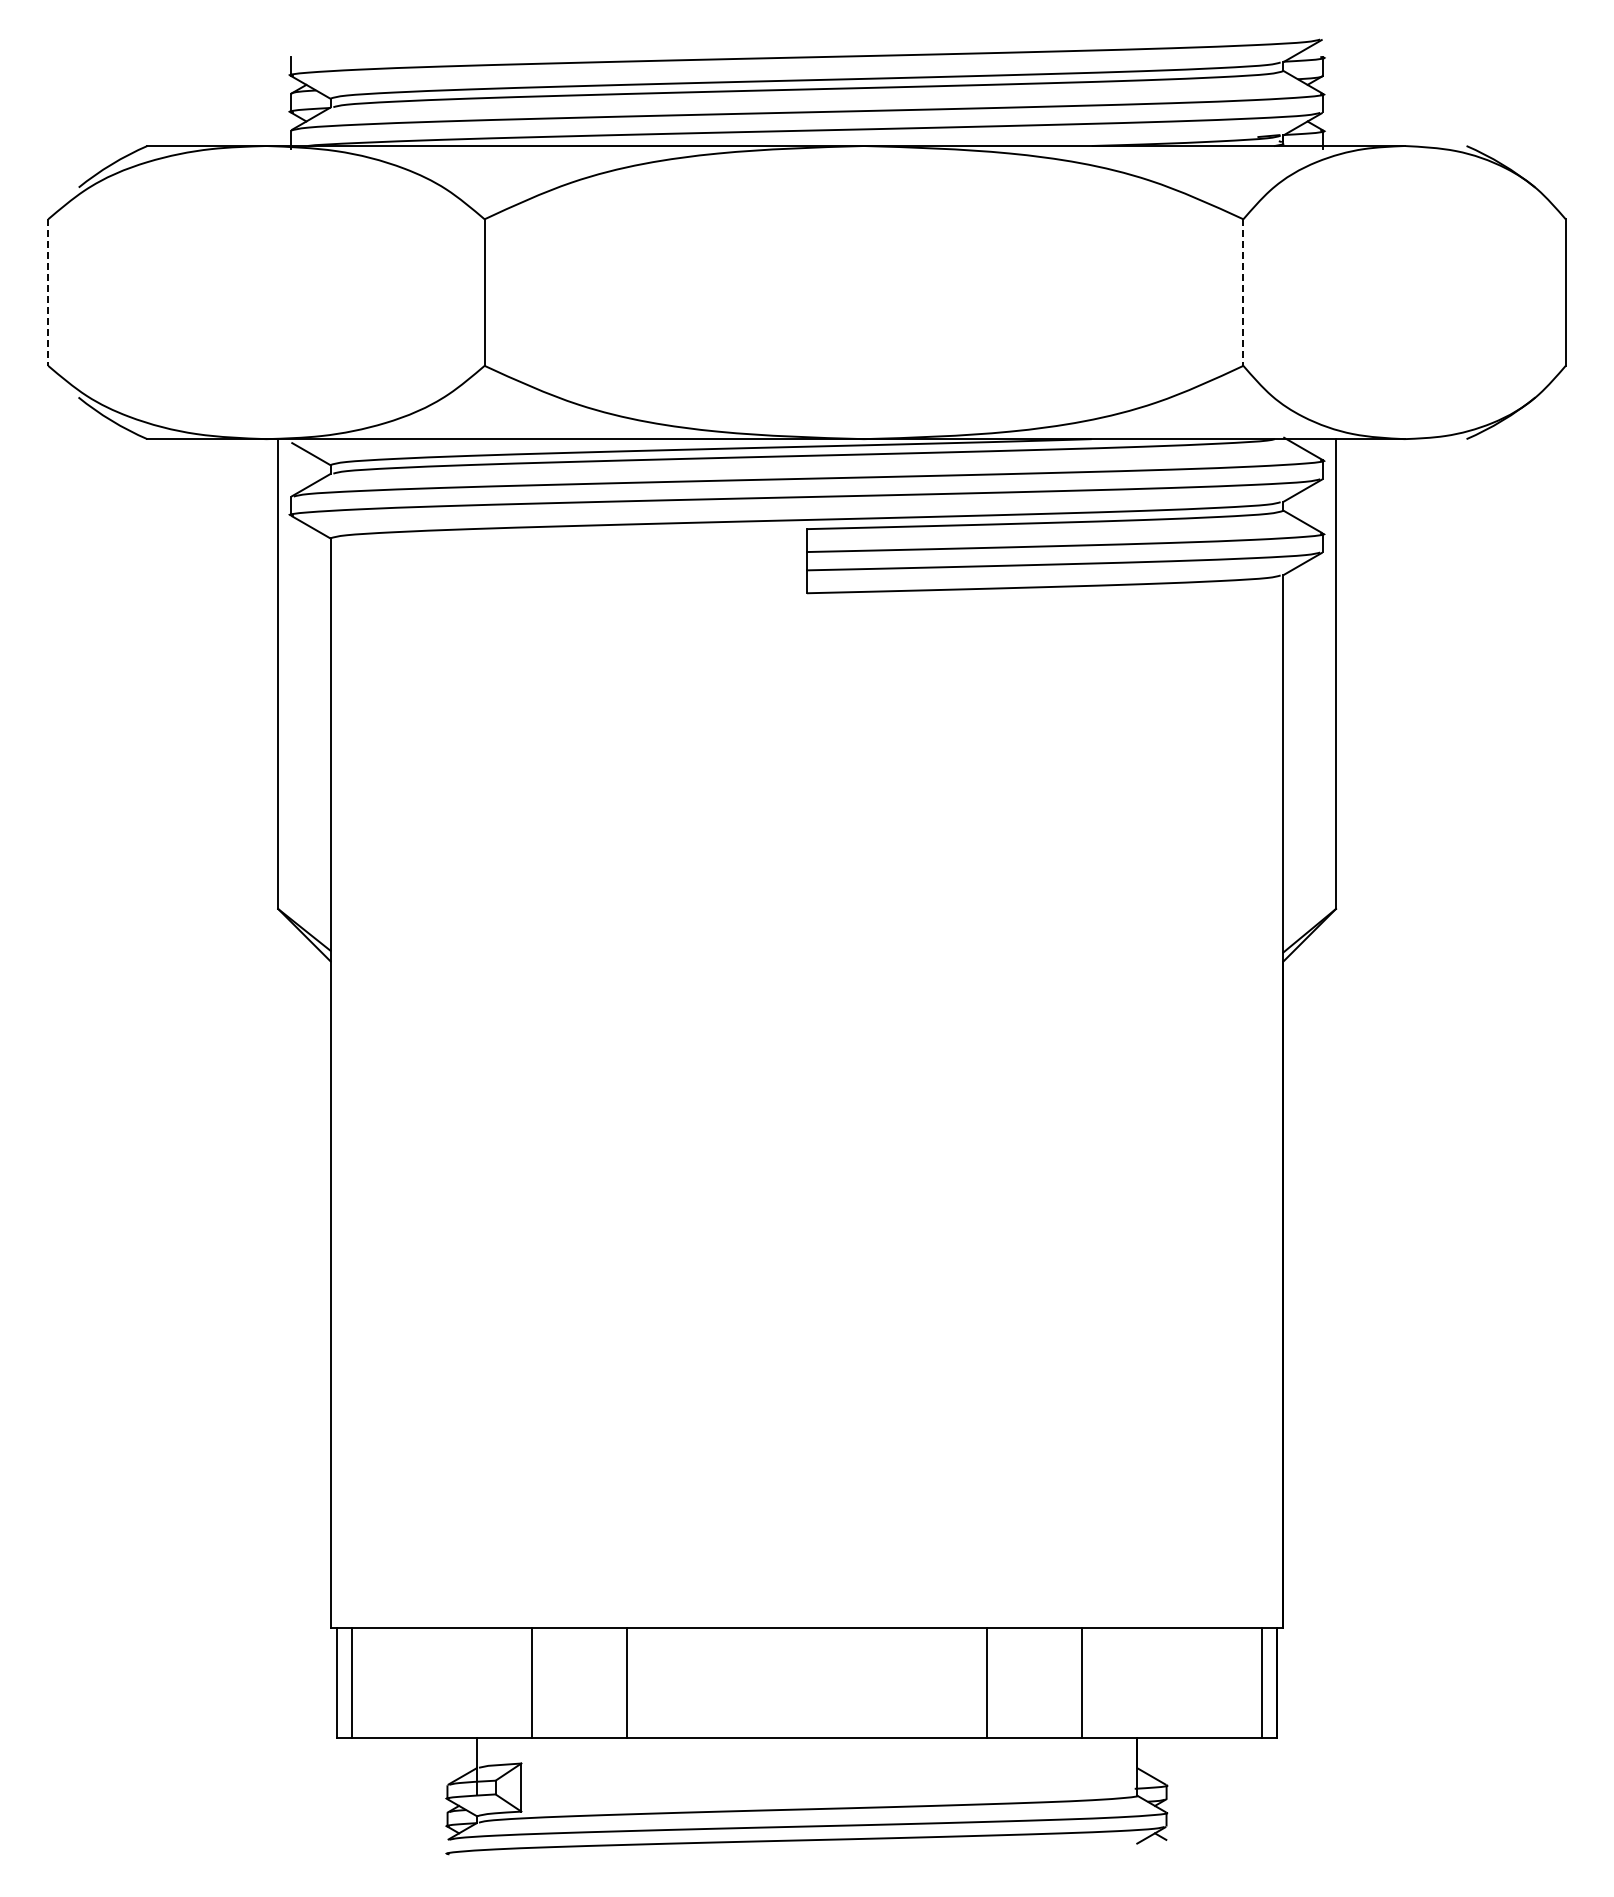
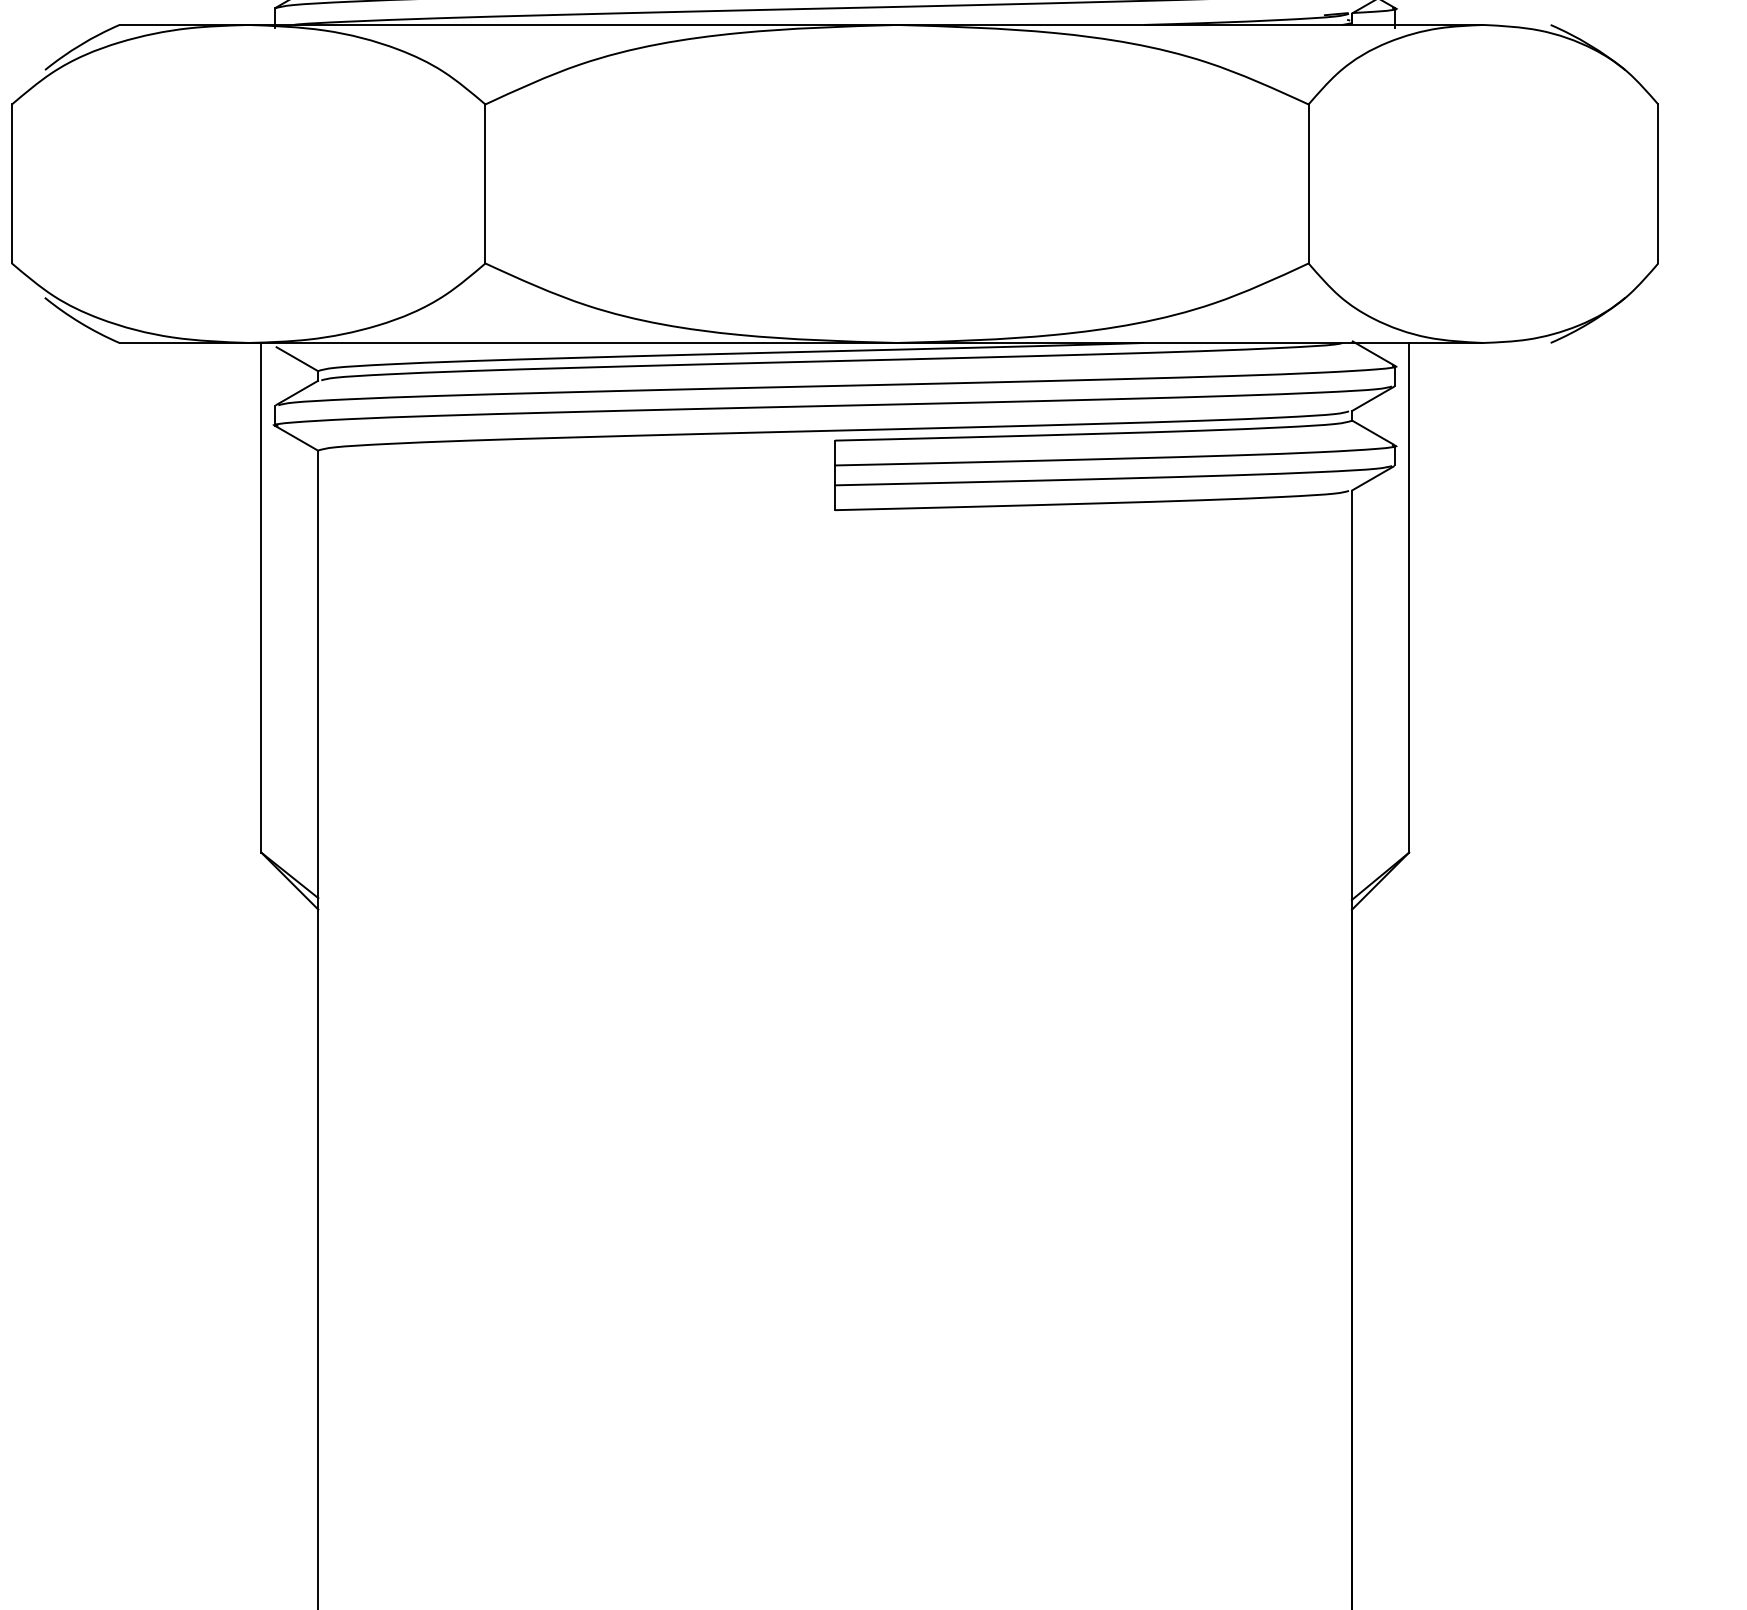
line: (48, 293) -> (12, 184), dashed -> solid
line: (1243, 293) -> (1308, 184), dashed -> solid

